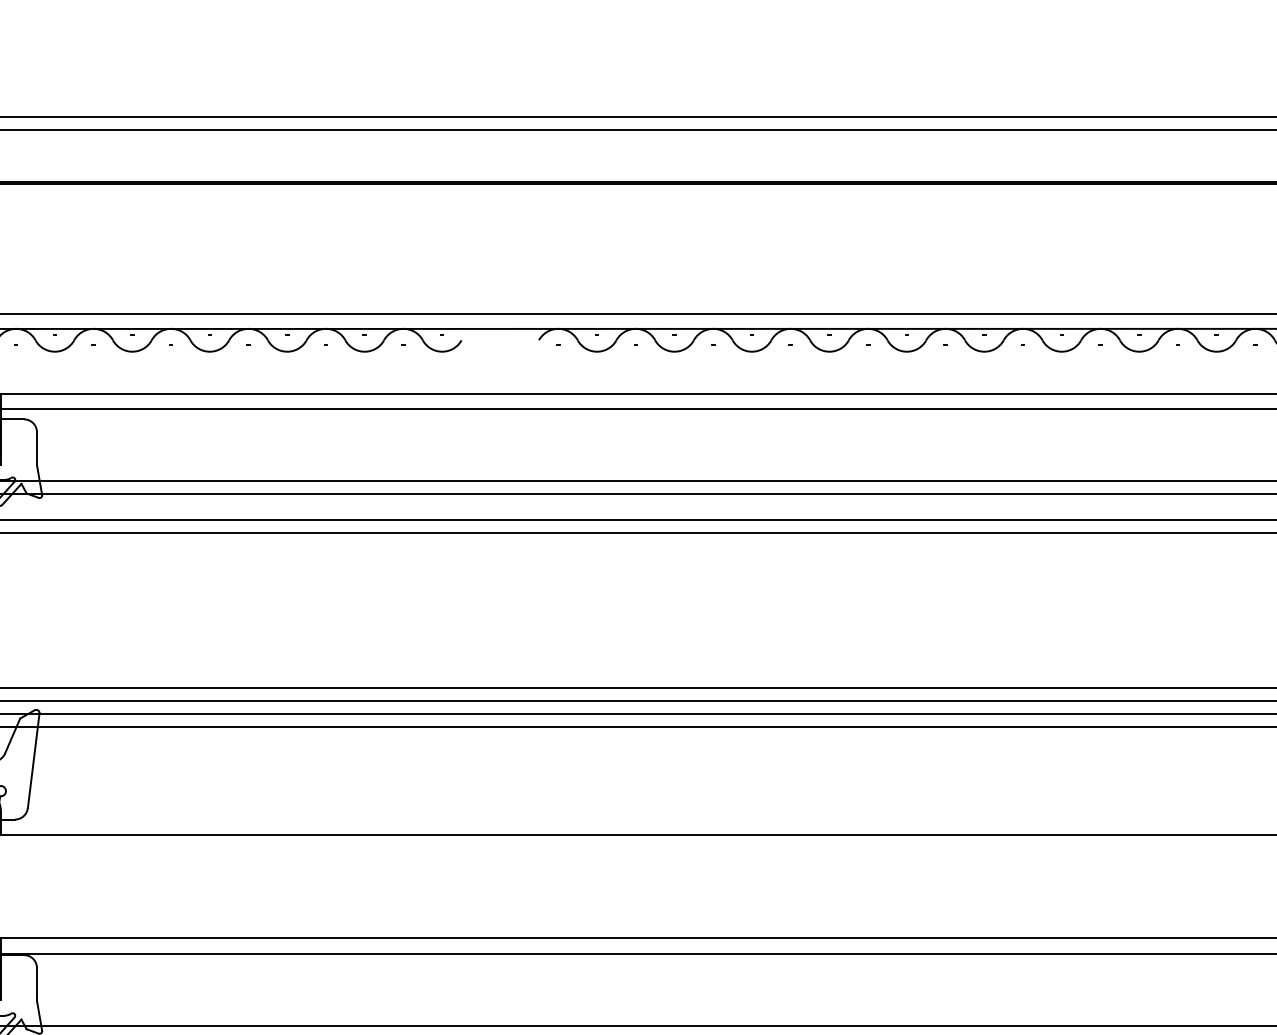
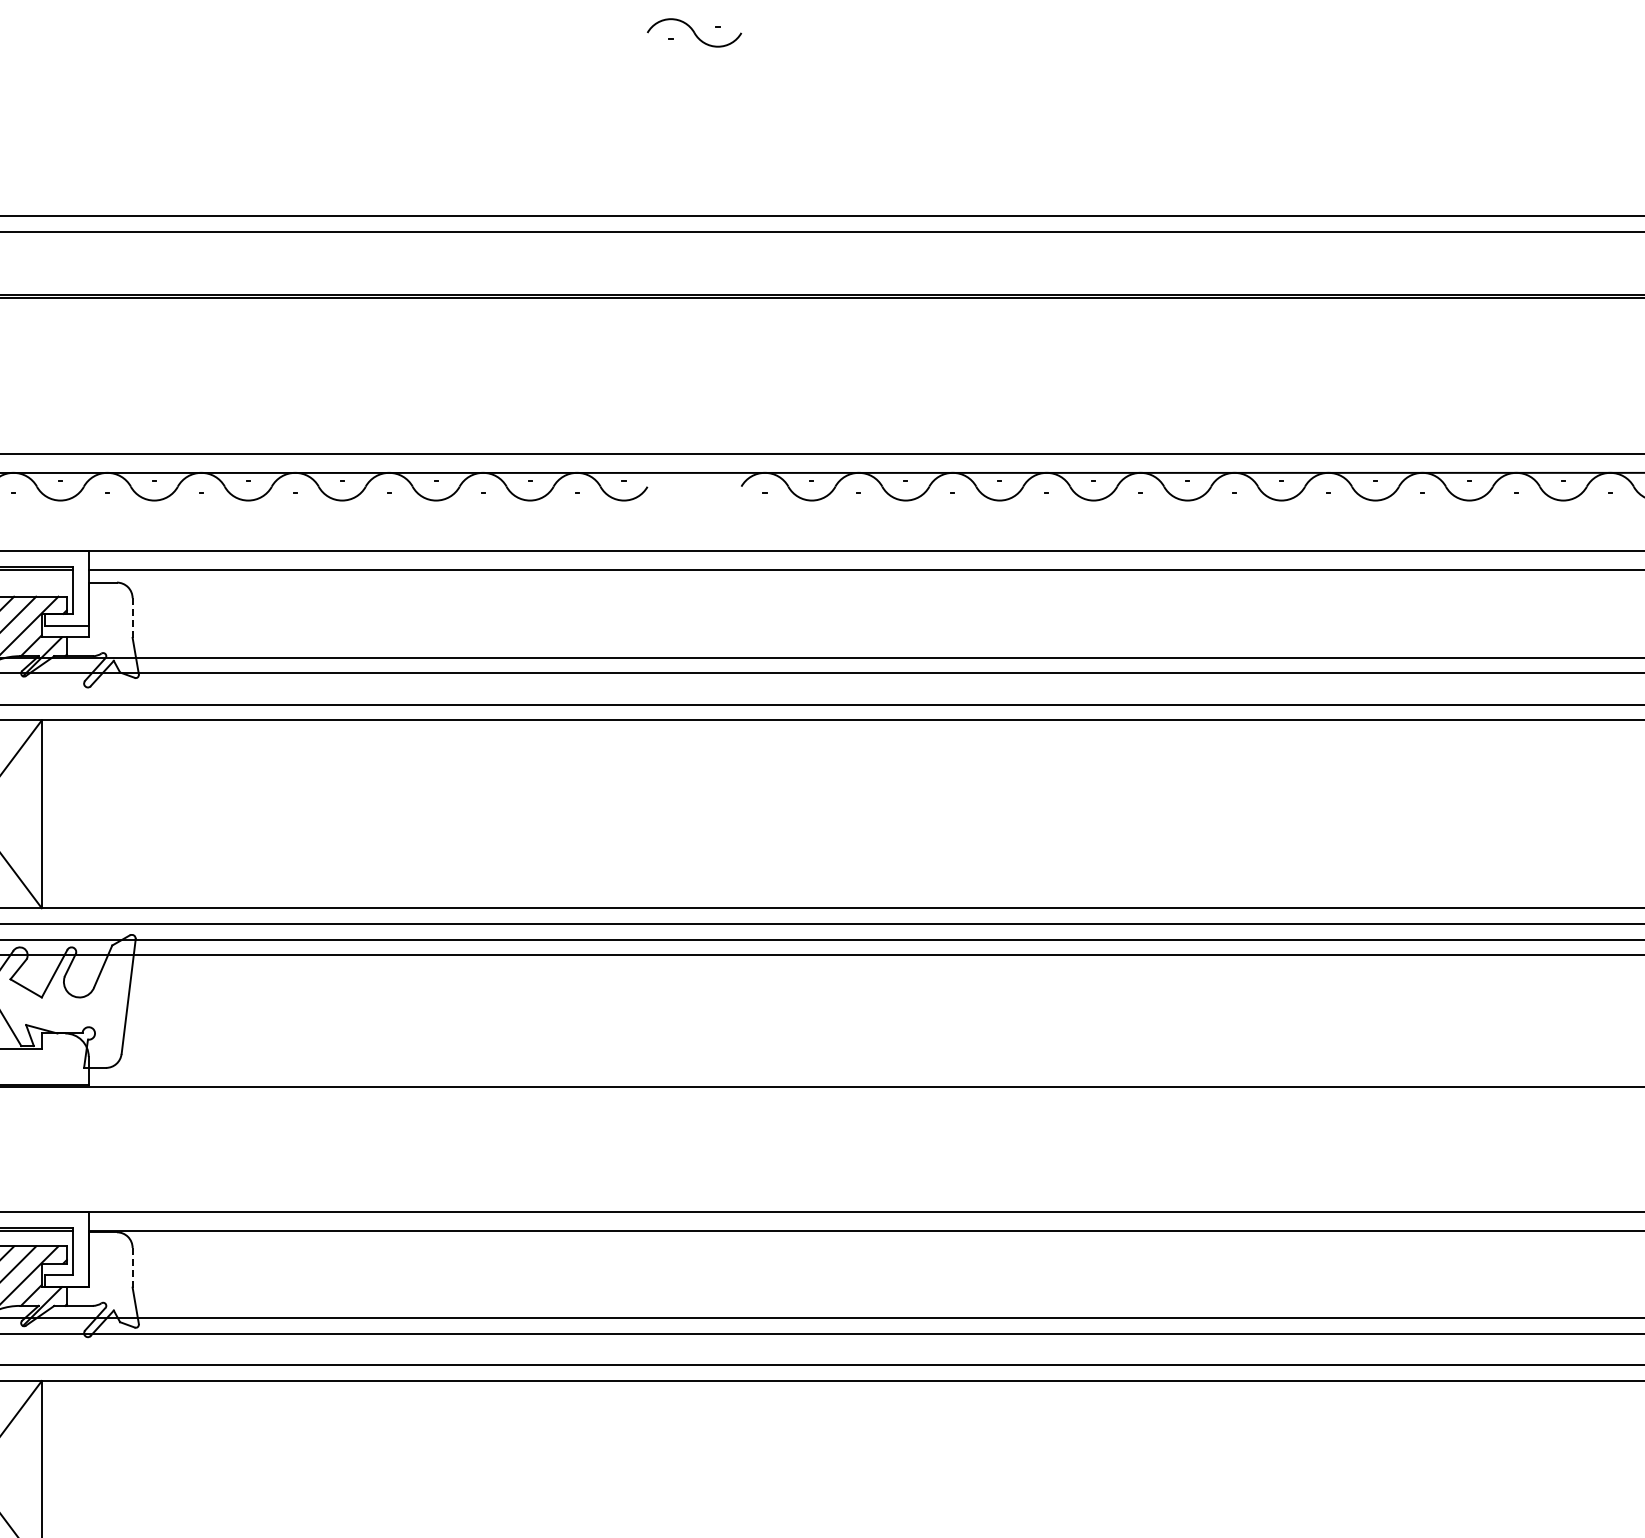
line: (36, 448) -> (132, 618), solid -> dashed
line: (36, 984) -> (132, 1267), solid -> dashed

